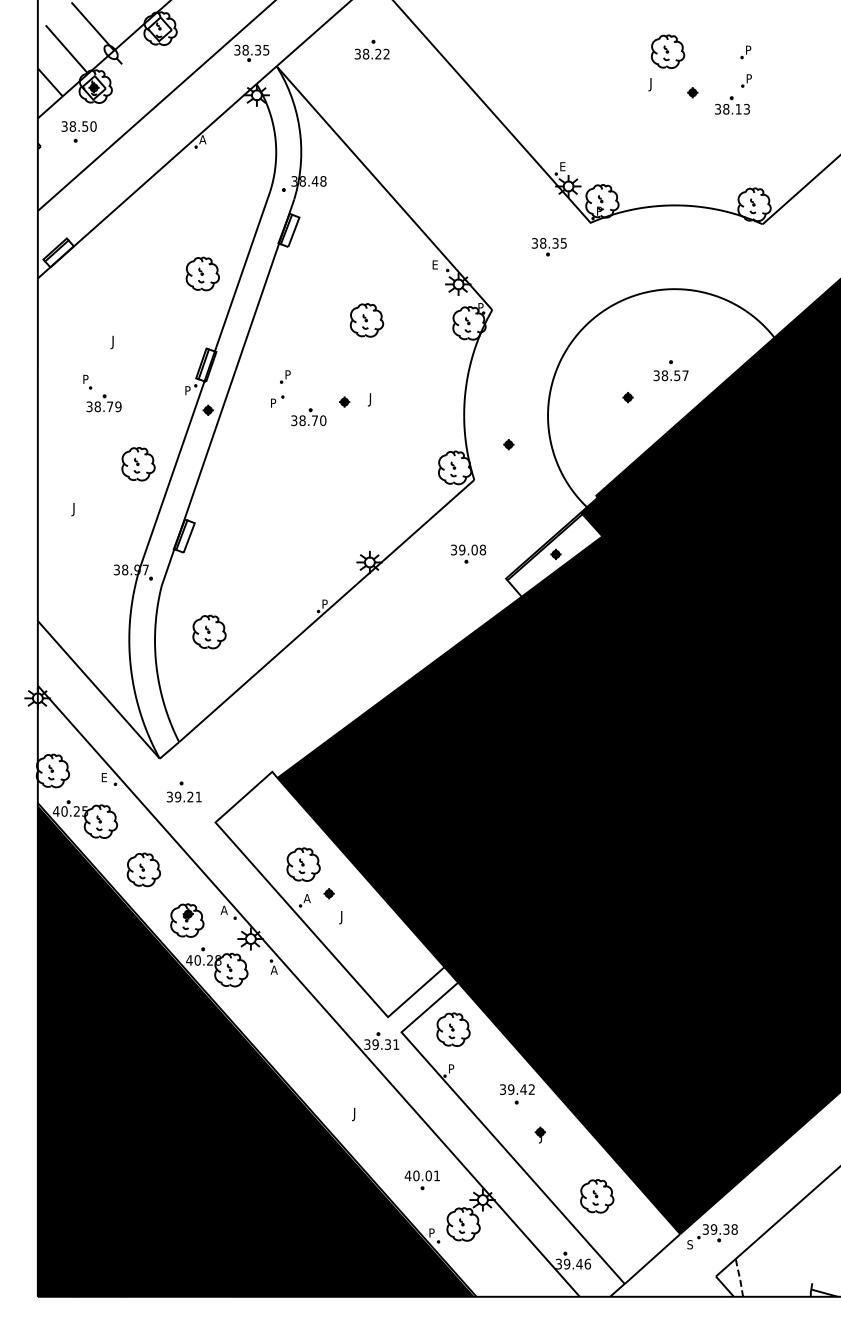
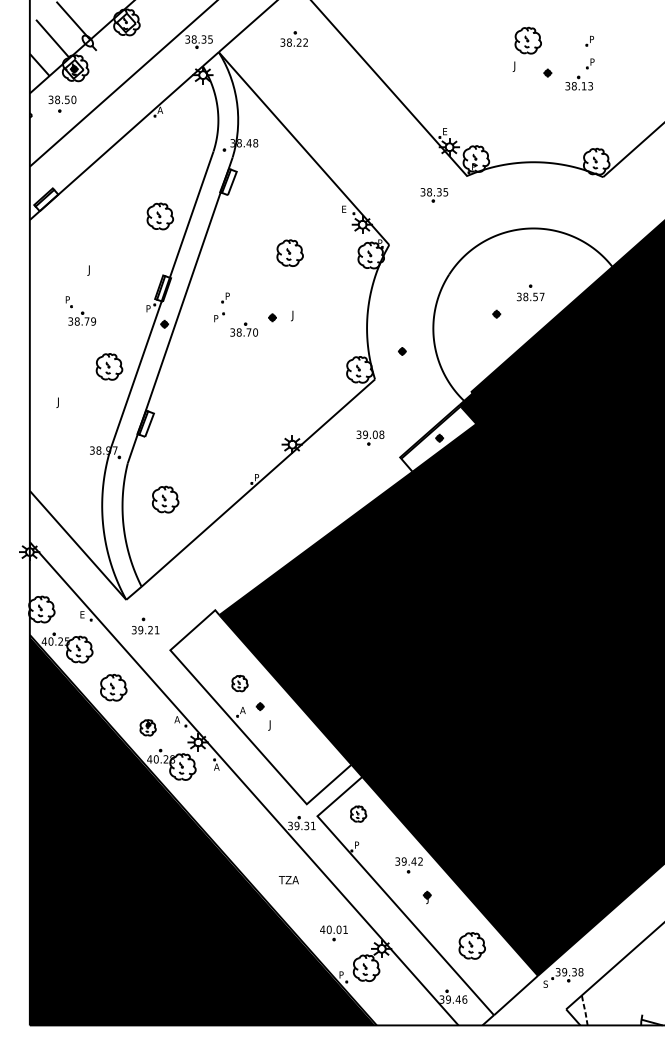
part: (303, 864) -> (239, 683), size x0.6
part: (187, 920) -> (148, 727), size x0.6
part: (453, 1029) -> (358, 814), size x0.6
text: (364, 1114) -> (288, 881), J -> TZA

